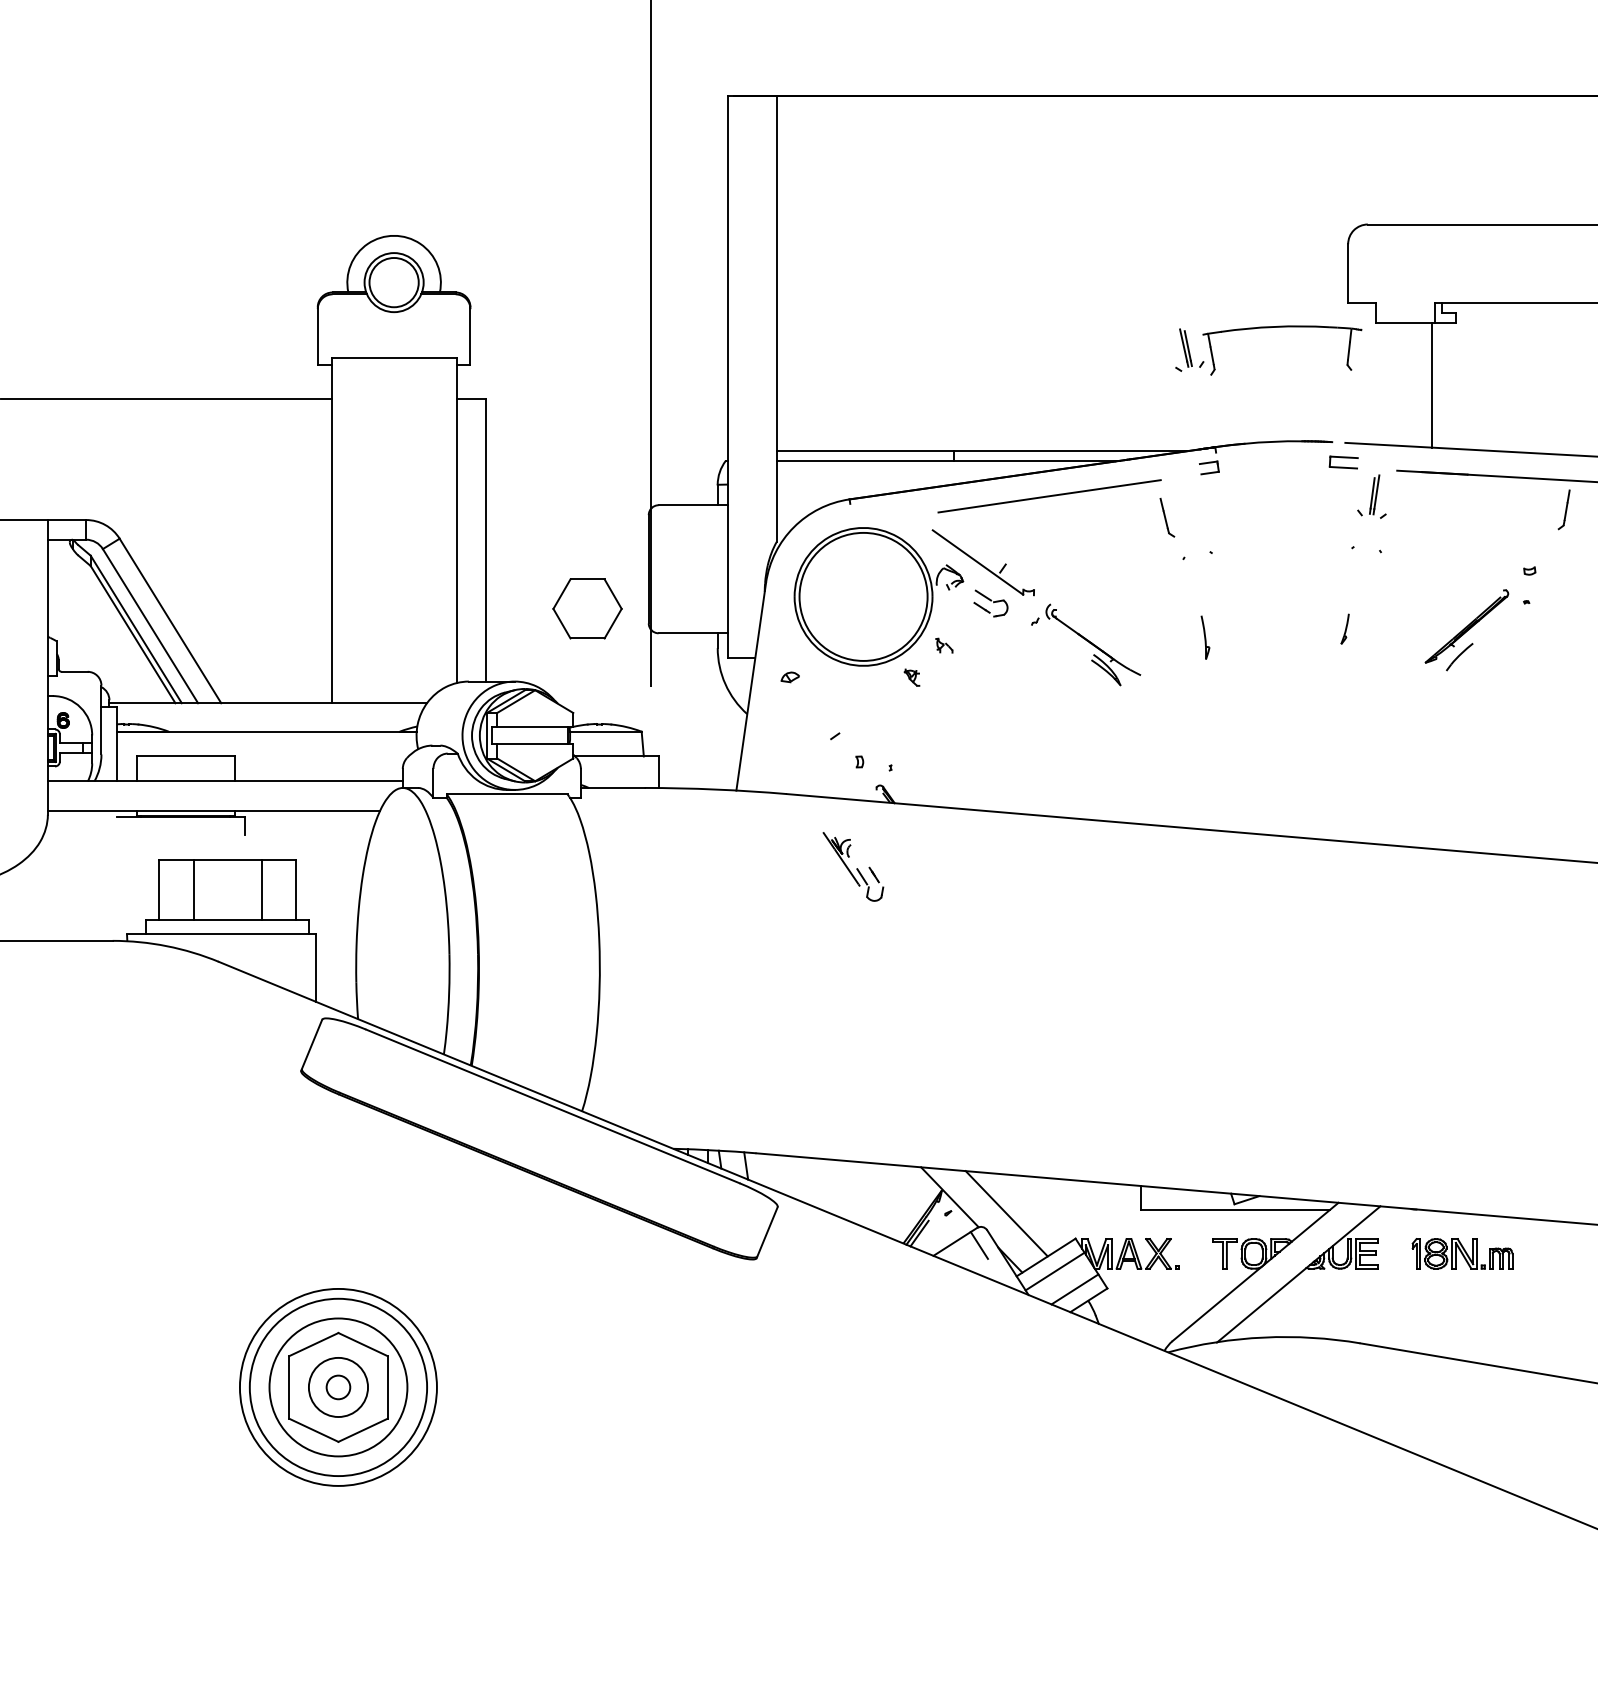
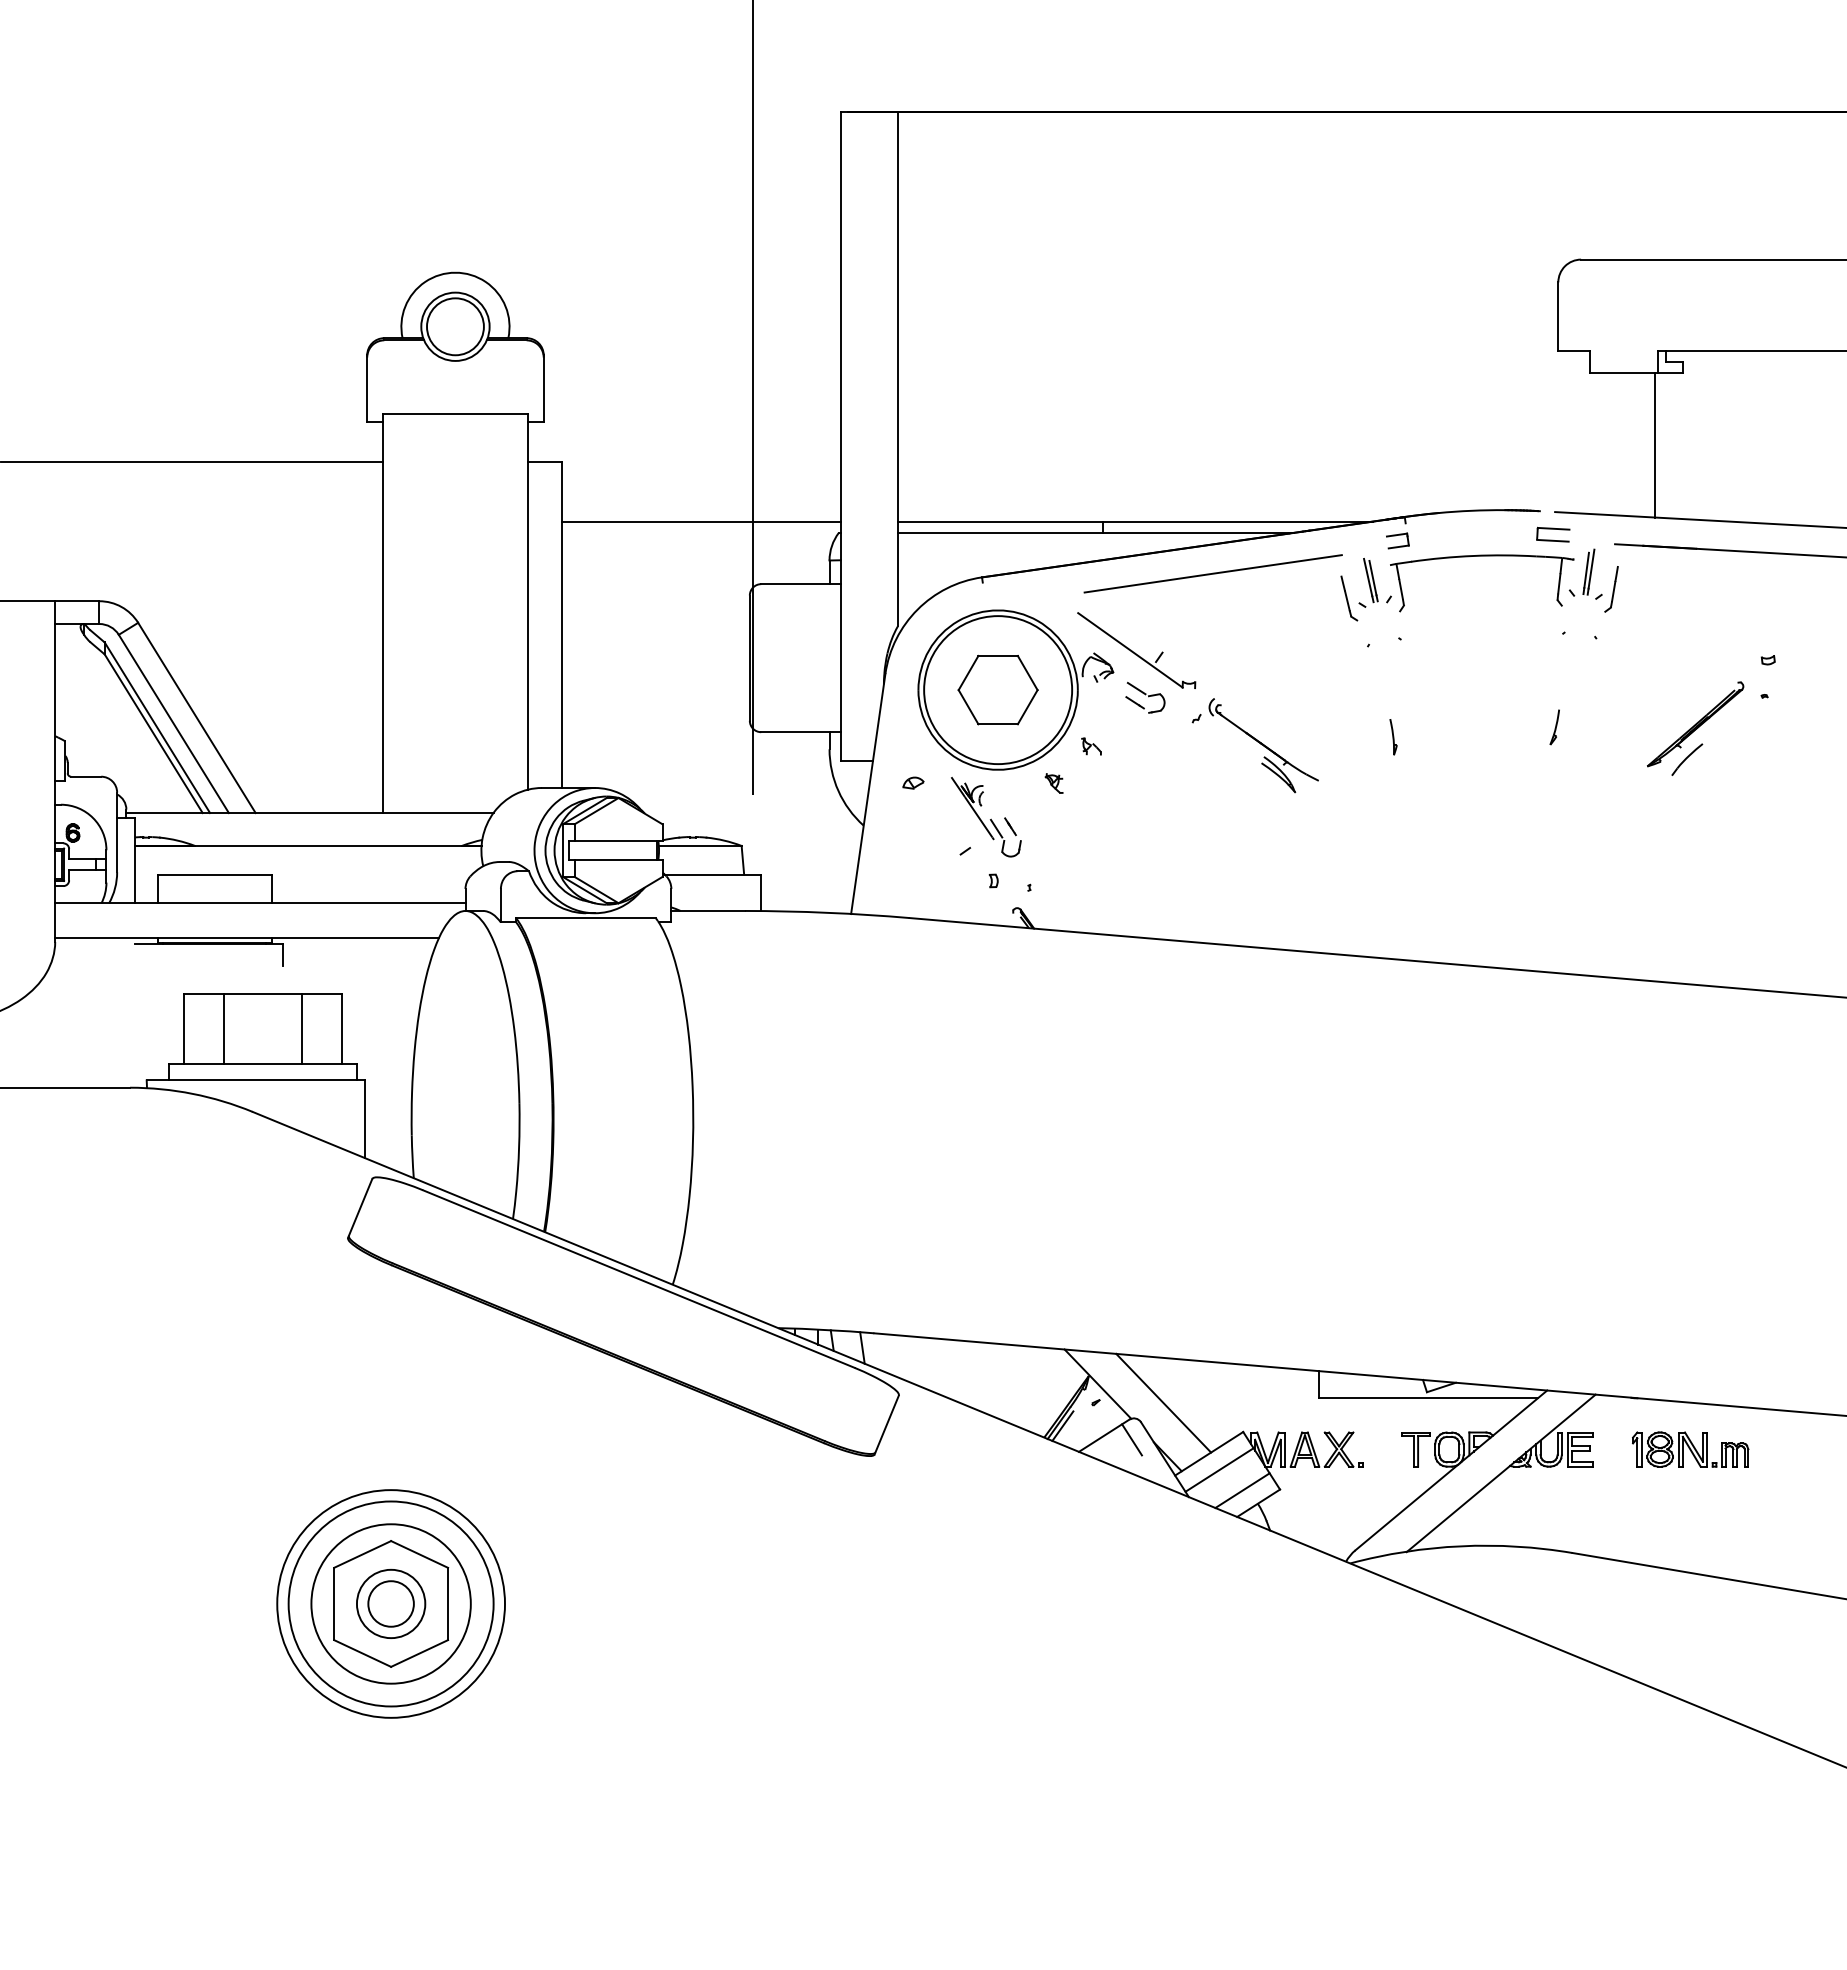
part: (1268, 328) -> (1466, 557), moved
line: (606, 451) -> (700, 522), added
part: (1563, 509) -> (1610, 589), moved
part: (587, 608) -> (998, 689), moved
part: (1205, 637) -> (1393, 737), size x0.71
part: (853, 866) -> (986, 816), moved
circle: (338, 1387) -> (391, 1604), size x1.67

